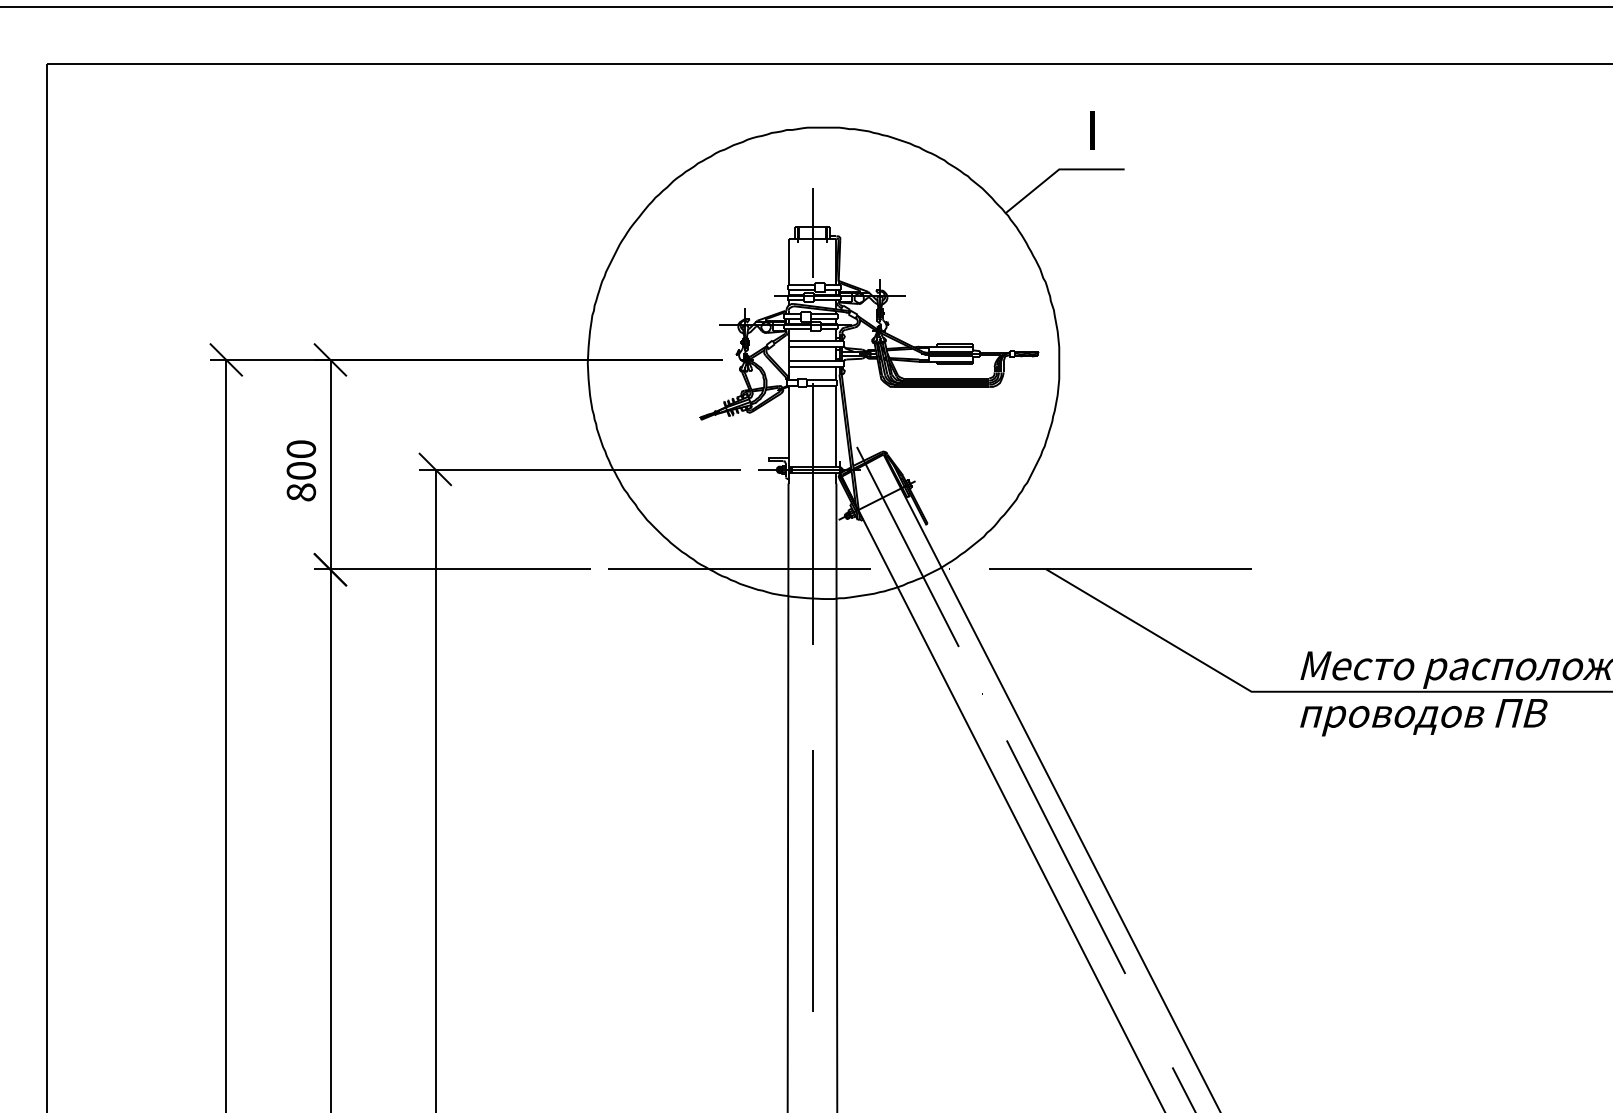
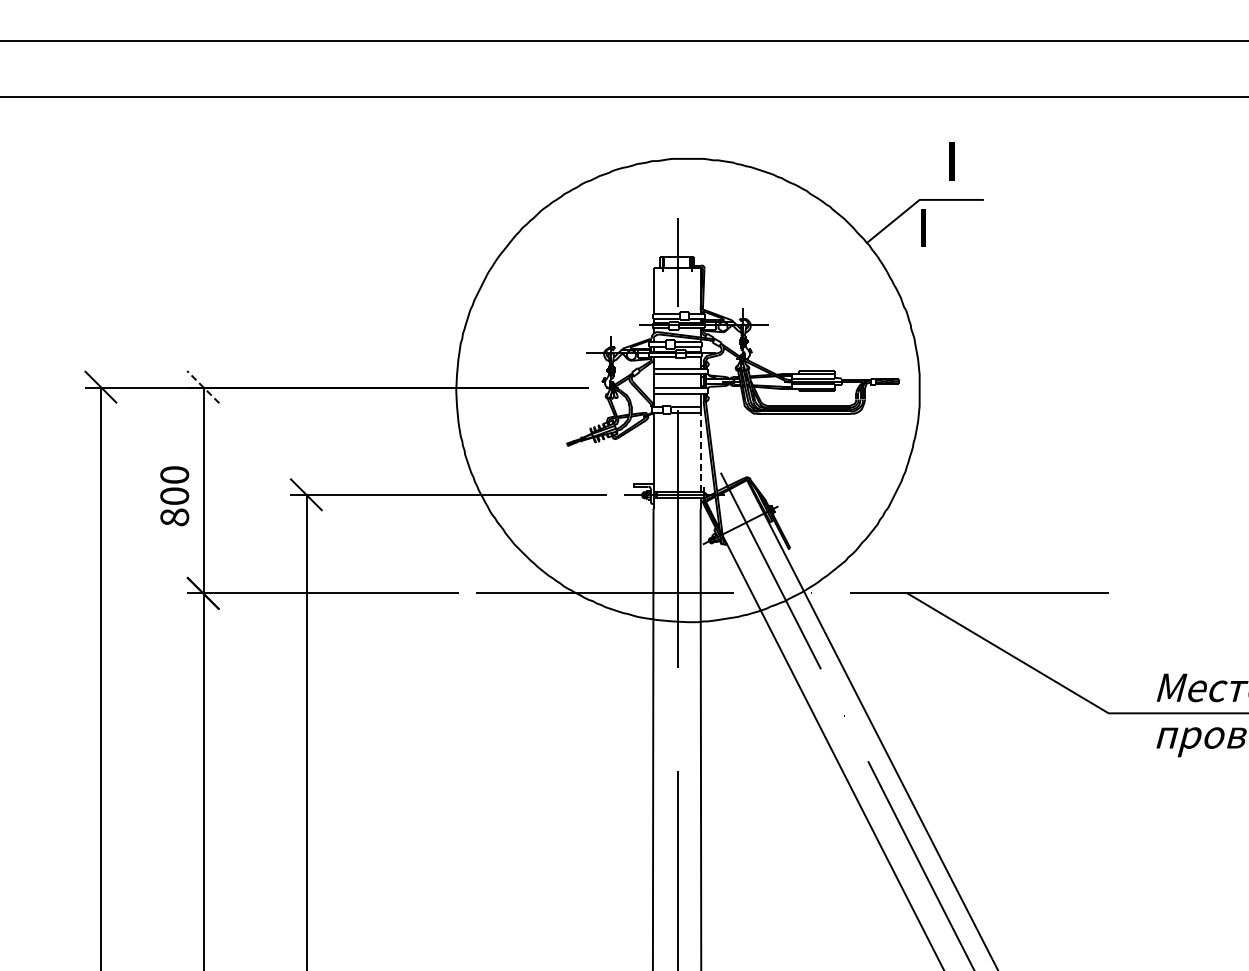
line: (1063, 198) -> (923, 228), added
line: (330, 359) -> (203, 386), solid -> dashed
line: (836, 425) -> (700, 451), solid -> dashed

